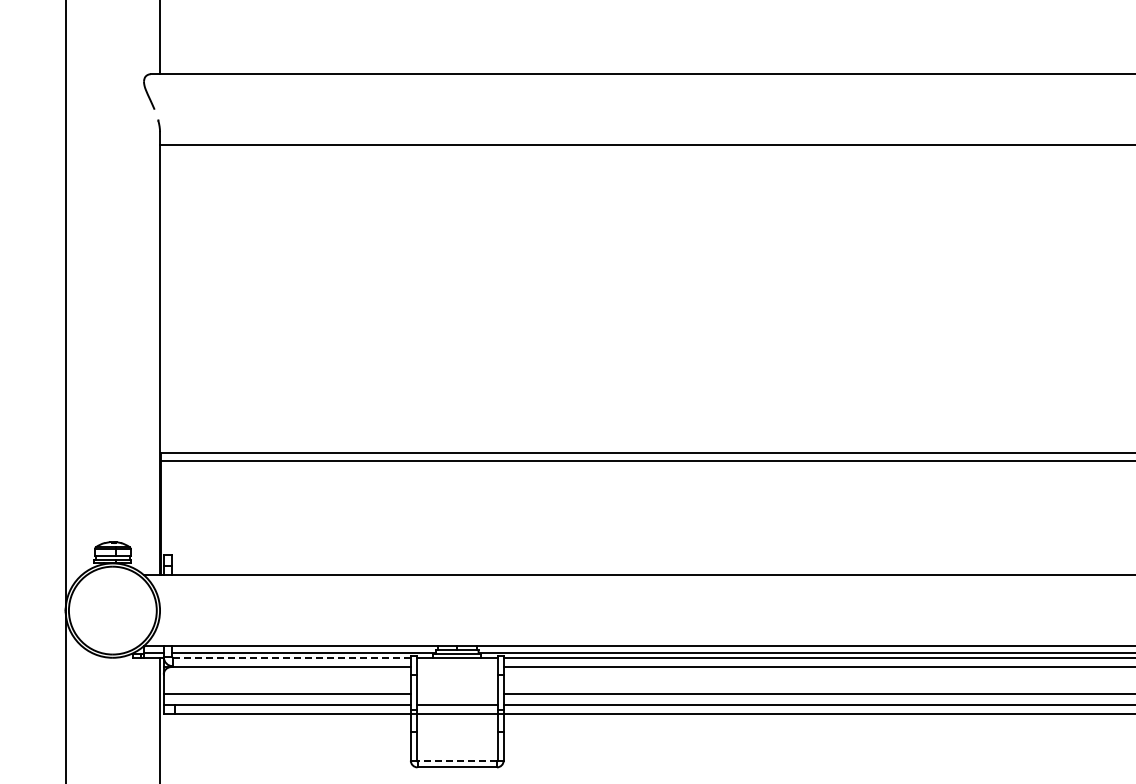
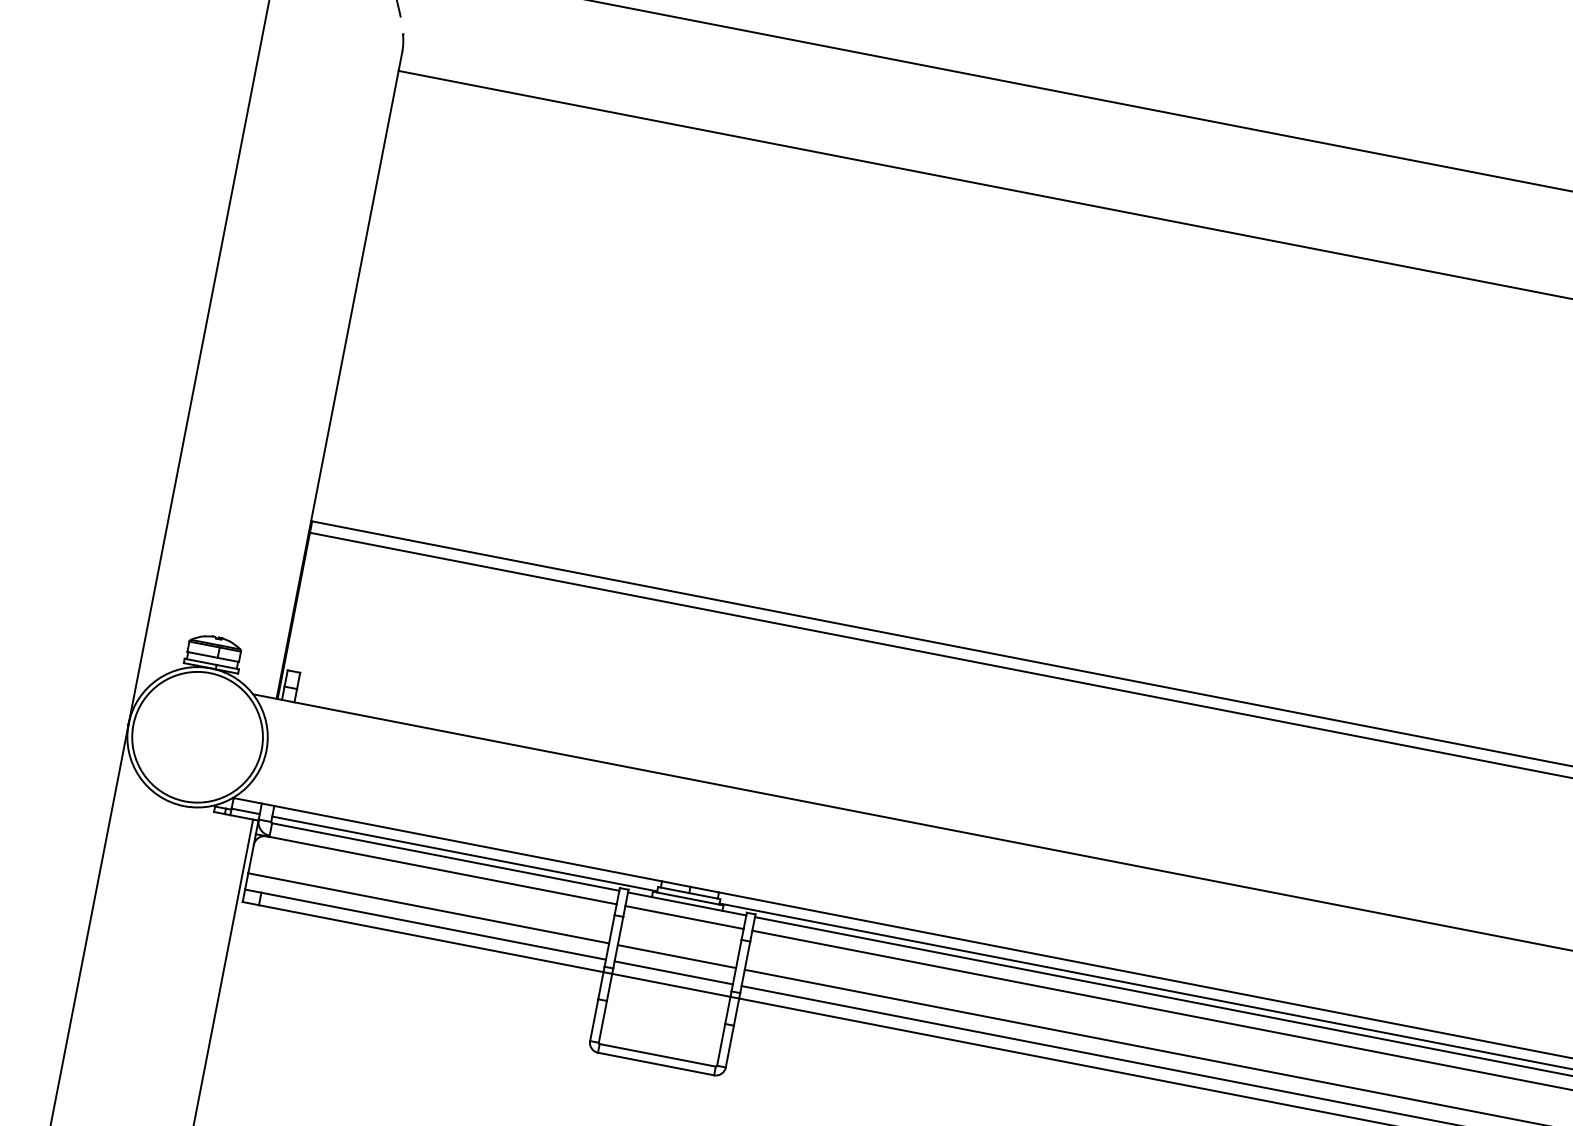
line: (291, 657) -> (445, 856), dashed -> solid
line: (456, 667) -> (683, 917), added
line: (456, 693) -> (675, 955), added
line: (457, 761) -> (658, 1055), dashed -> solid

